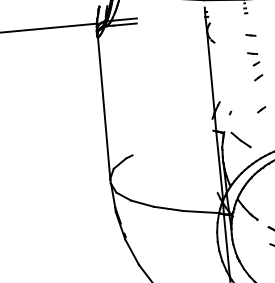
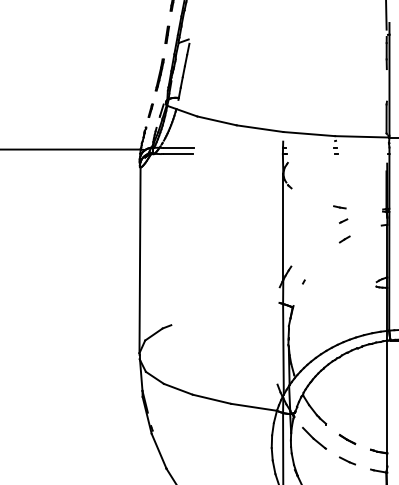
line: (250, 35) -> (339, 183), removed
part: (261, 109) -> (344, 281), removed
part: (241, 140) -> (314, 438), moved

